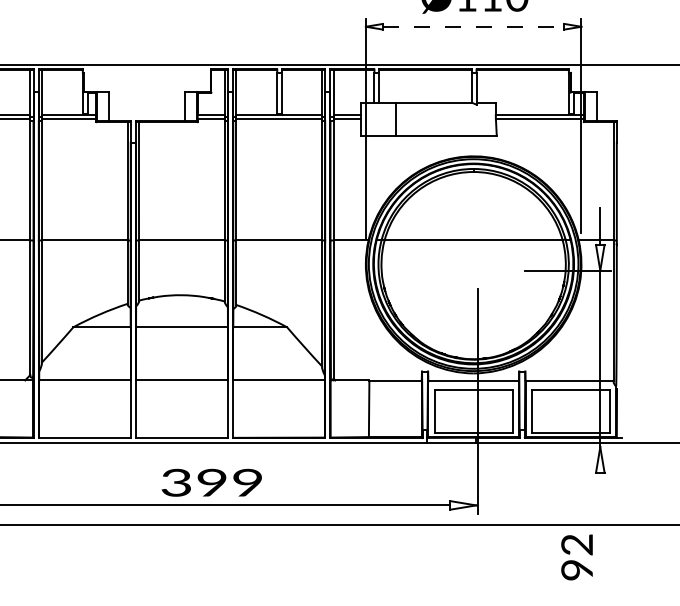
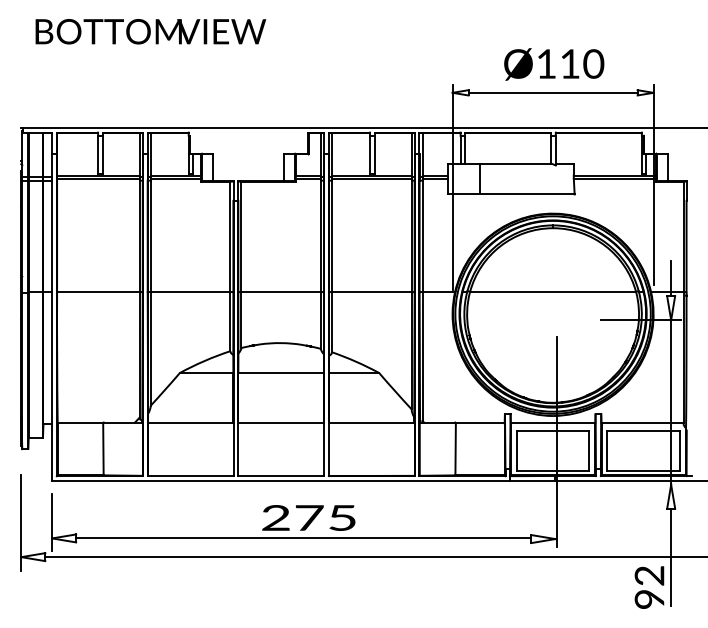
line: (474, 26) -> (553, 92), dashed -> solid
text: (211, 482) -> (308, 517), 399 -> 275
line: (600, 524) -> (671, 556), added

